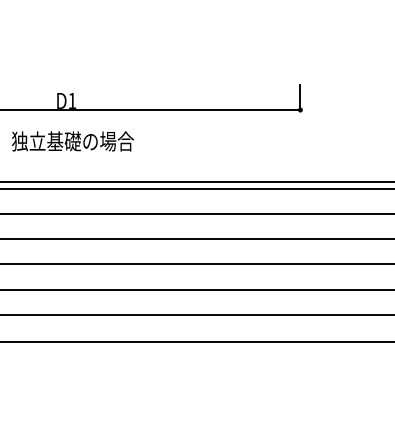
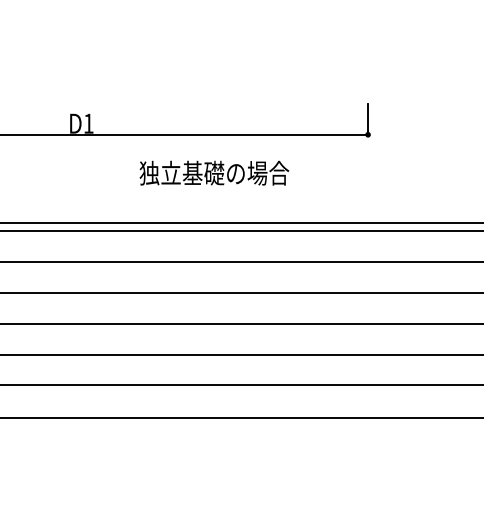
text: (72, 141) -> (213, 173), moved

